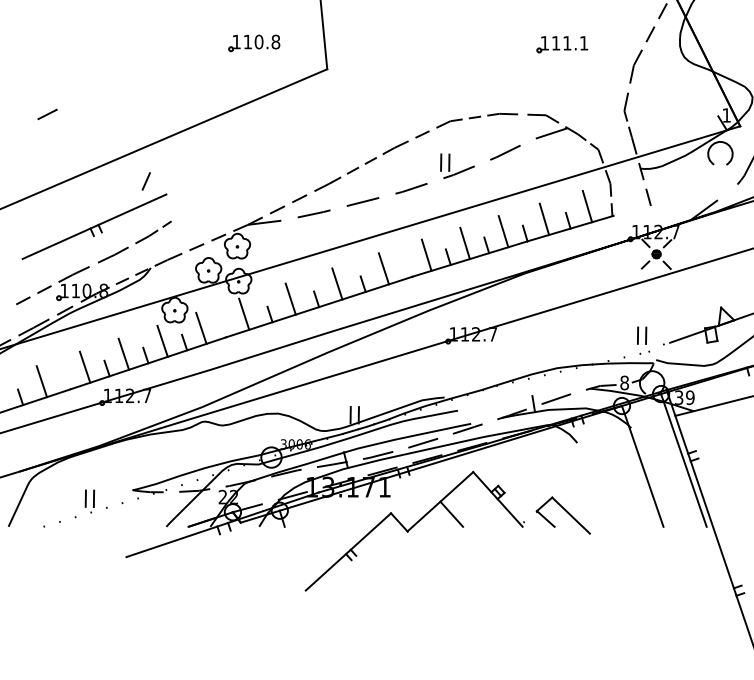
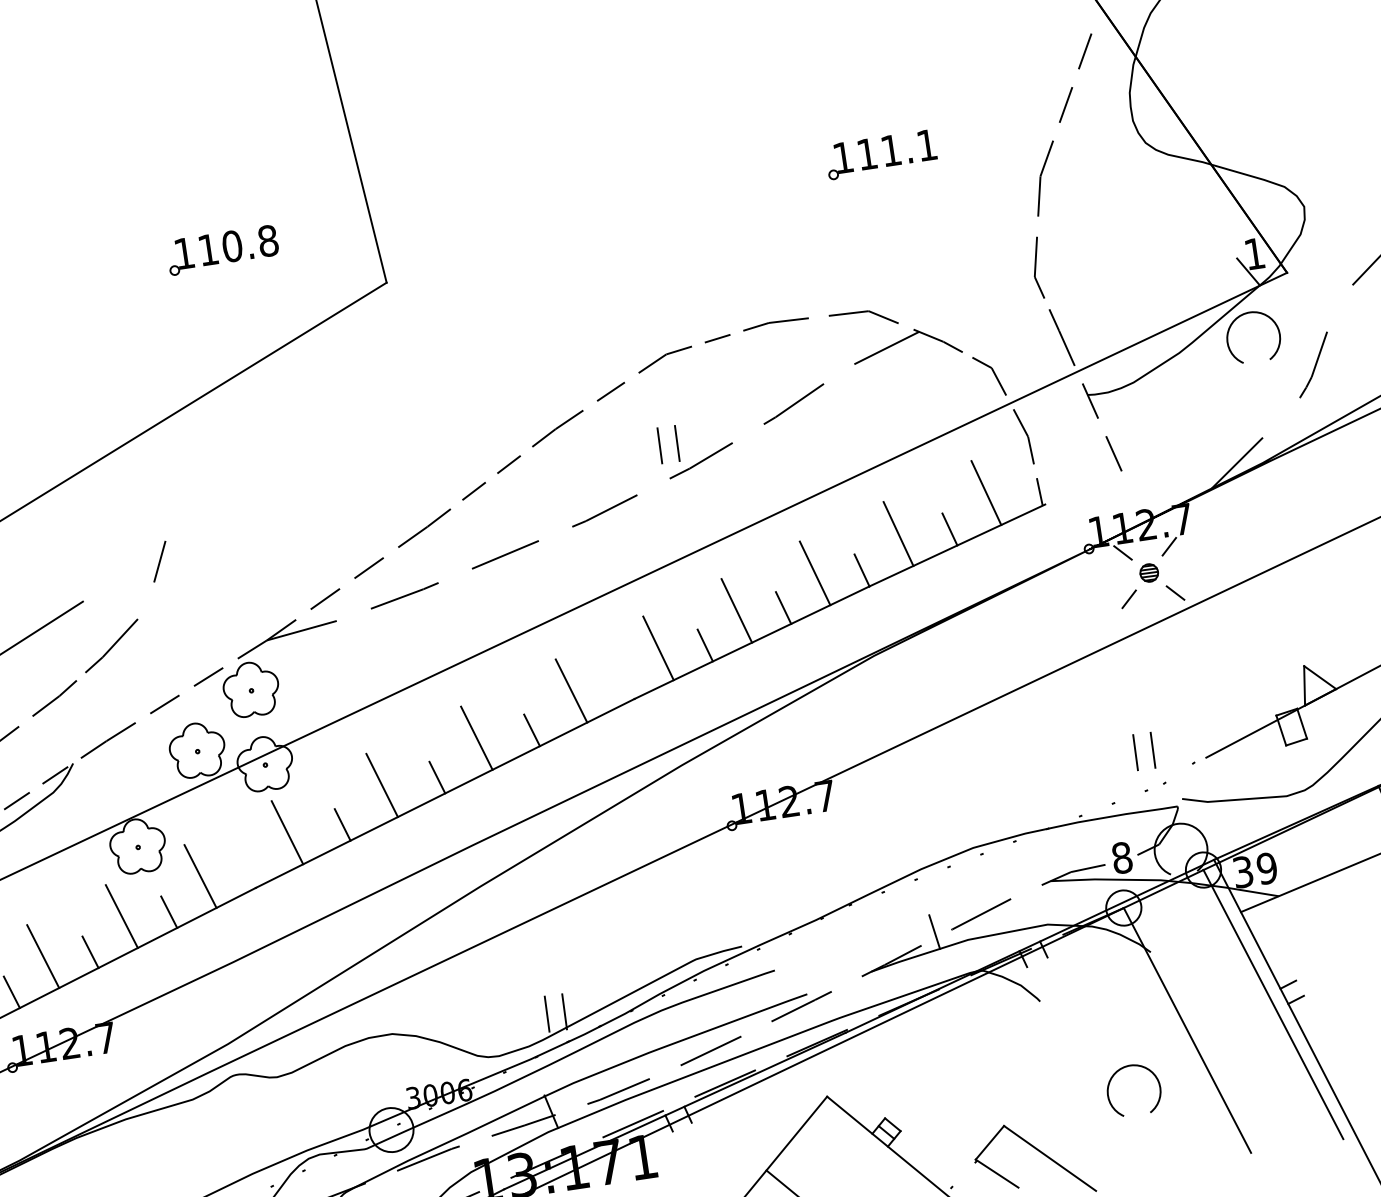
line: (145, 181) -> (158, 562), moved
line: (180, 213) -> (119, 637), added
part: (617, 480) -> (1137, 1068), added

